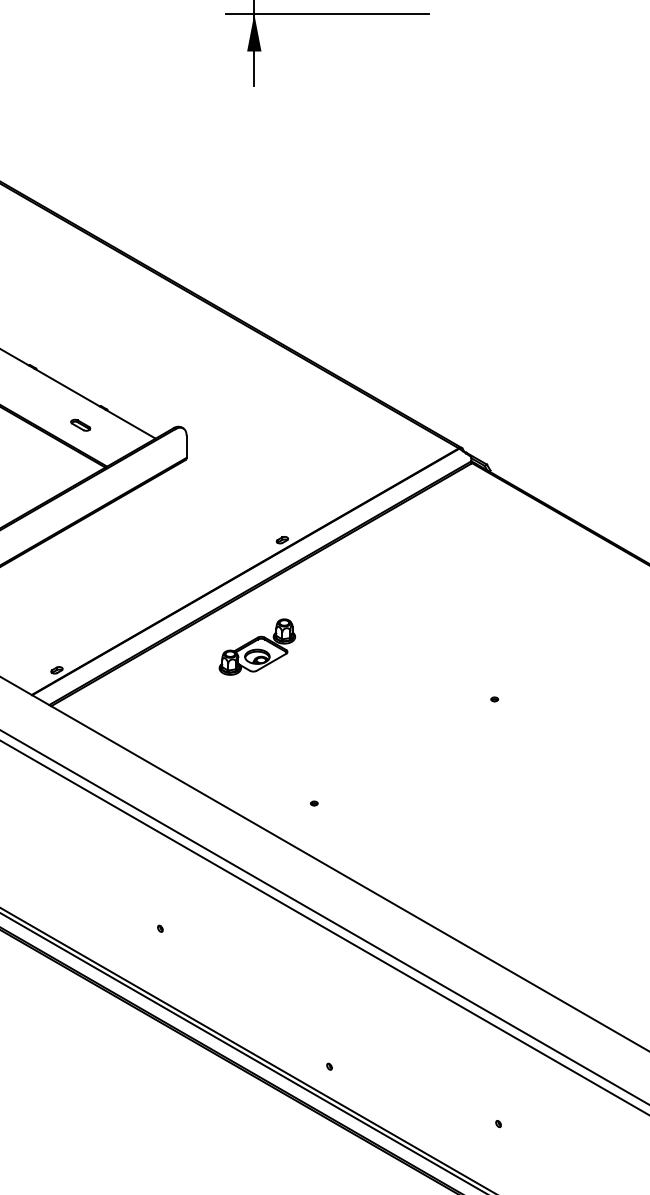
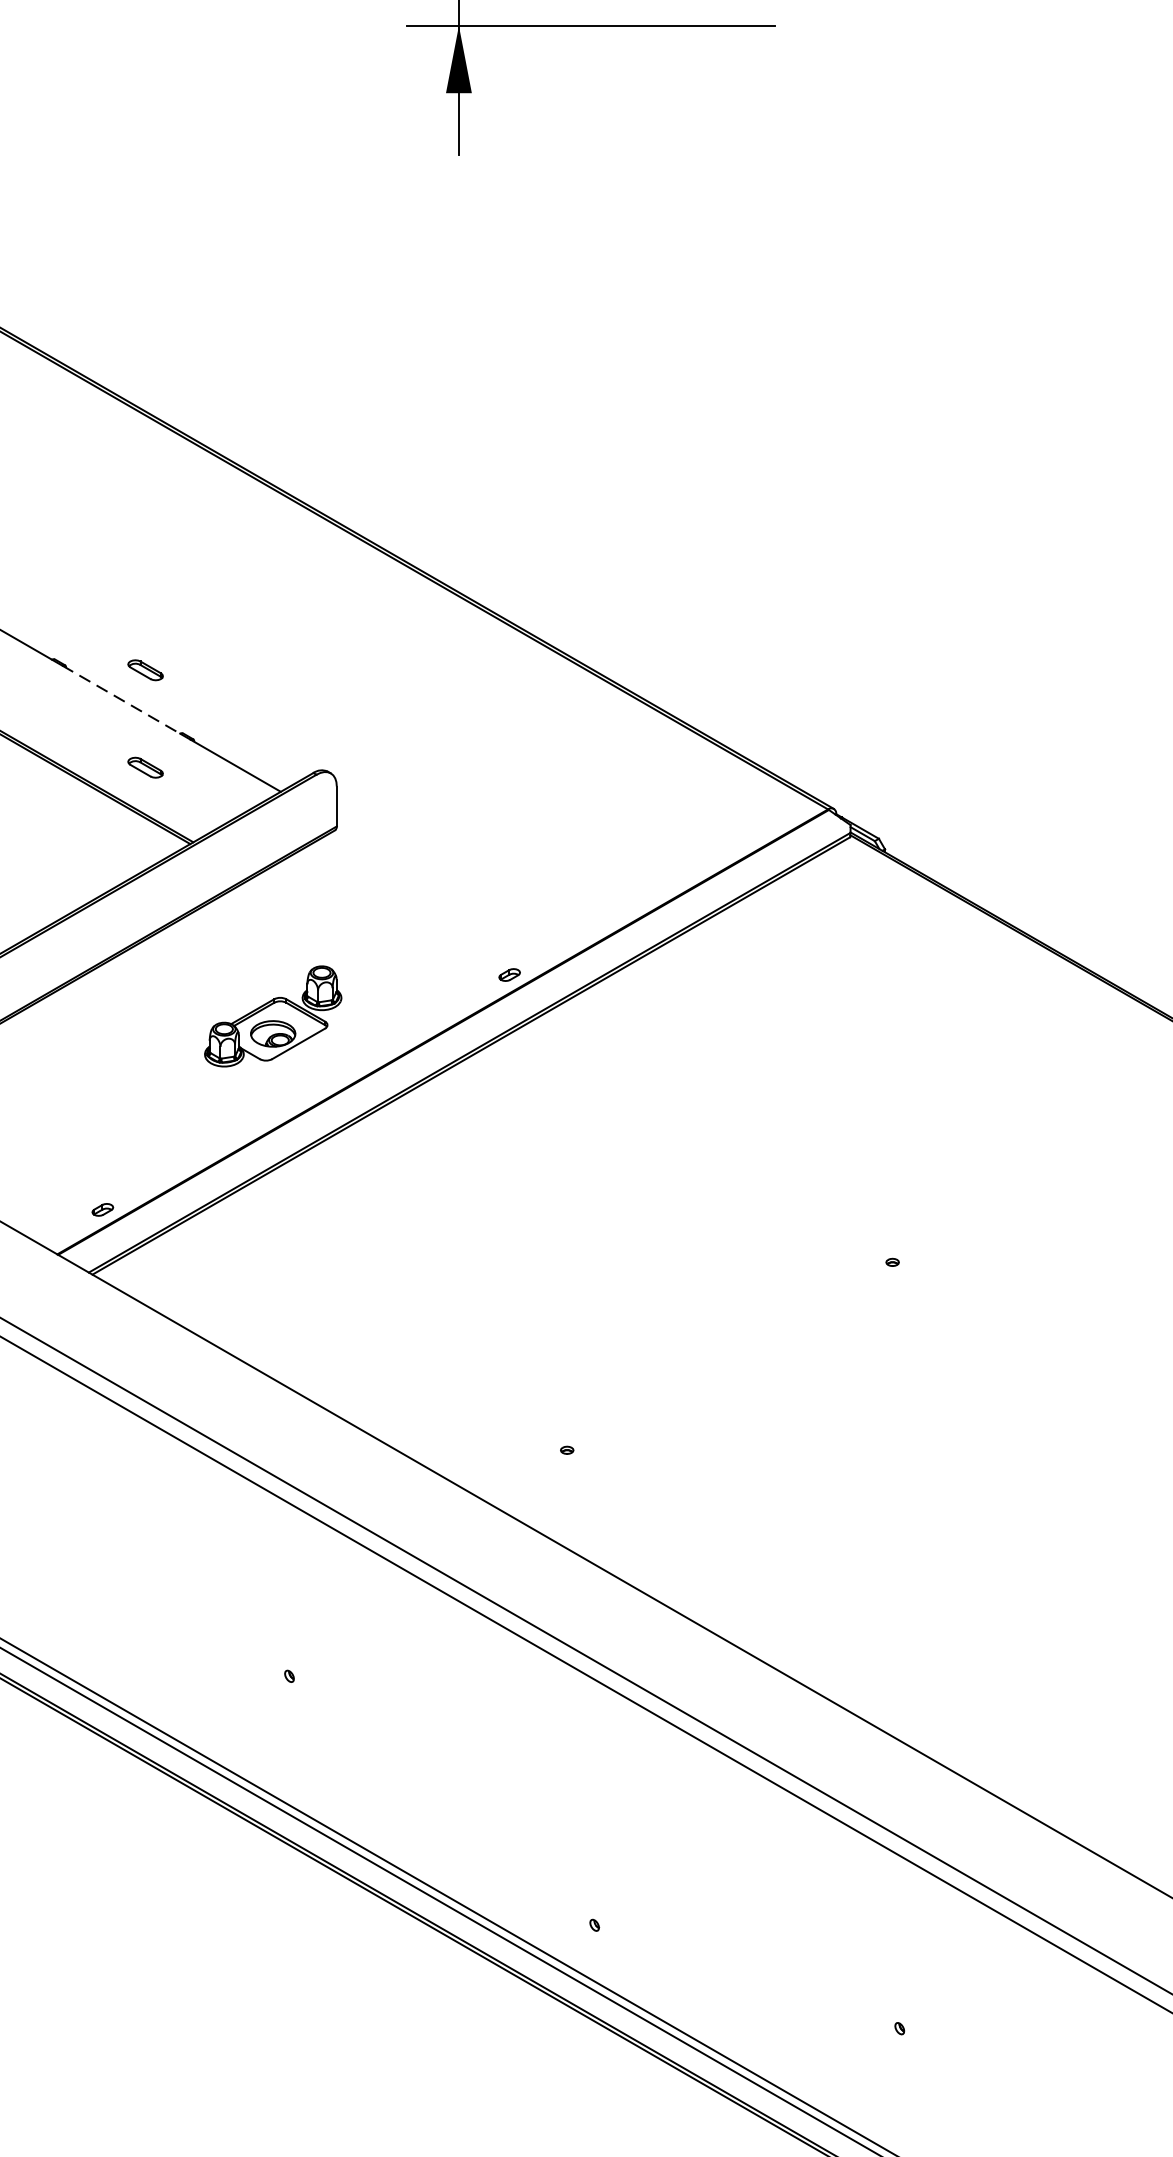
part: (80, 370) -> (145, 668), added
line: (67, 387) -> (121, 699), solid -> dashed
part: (257, 646) -> (273, 1015), moved

